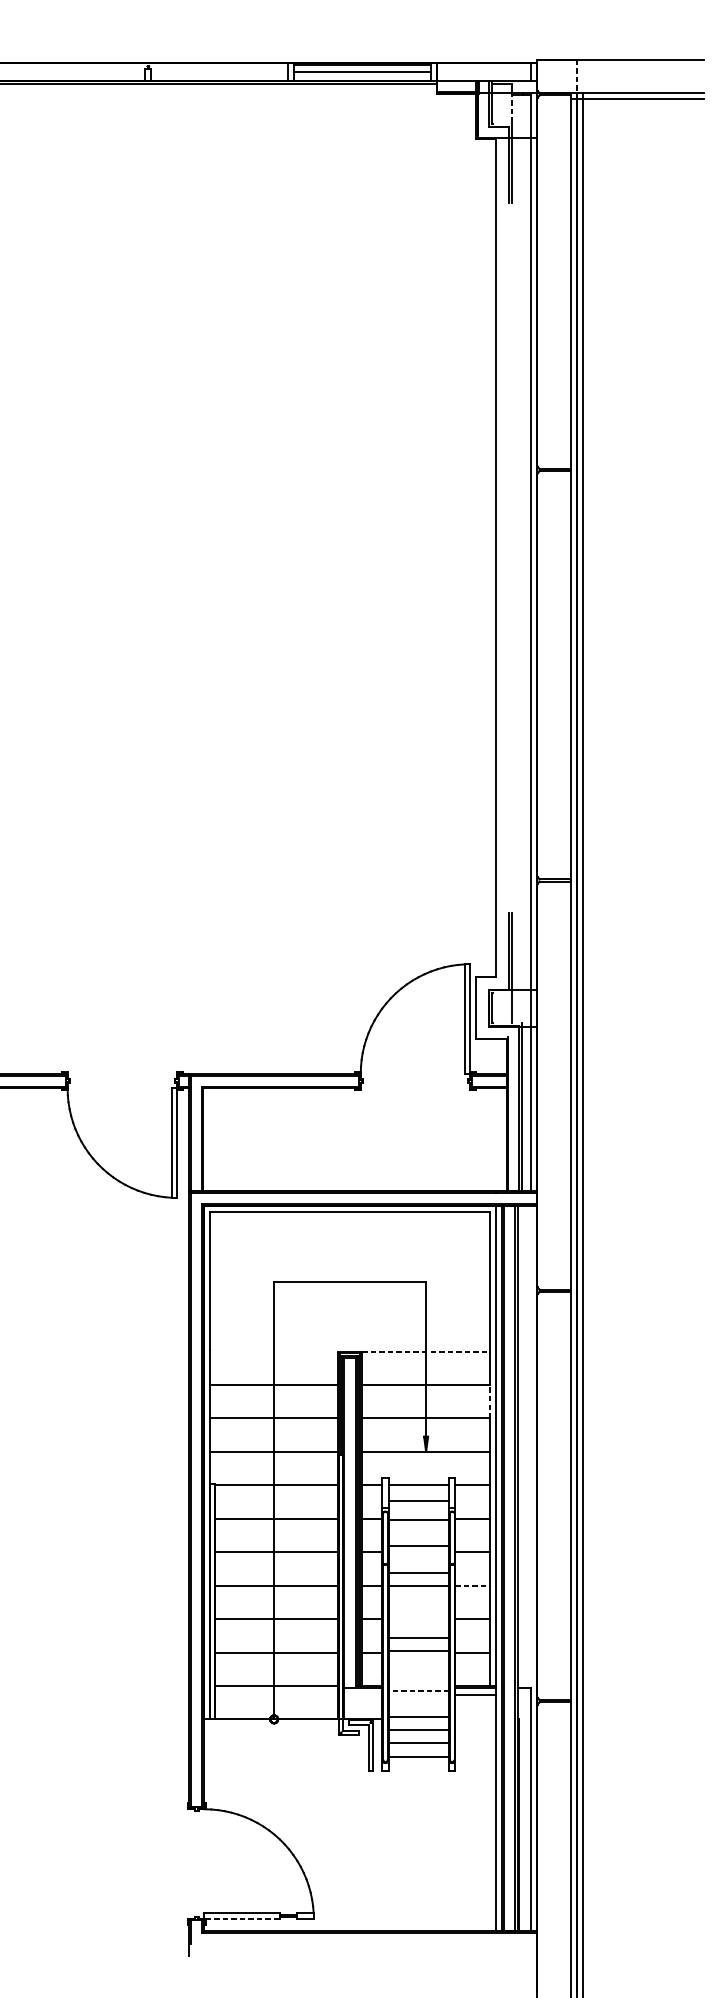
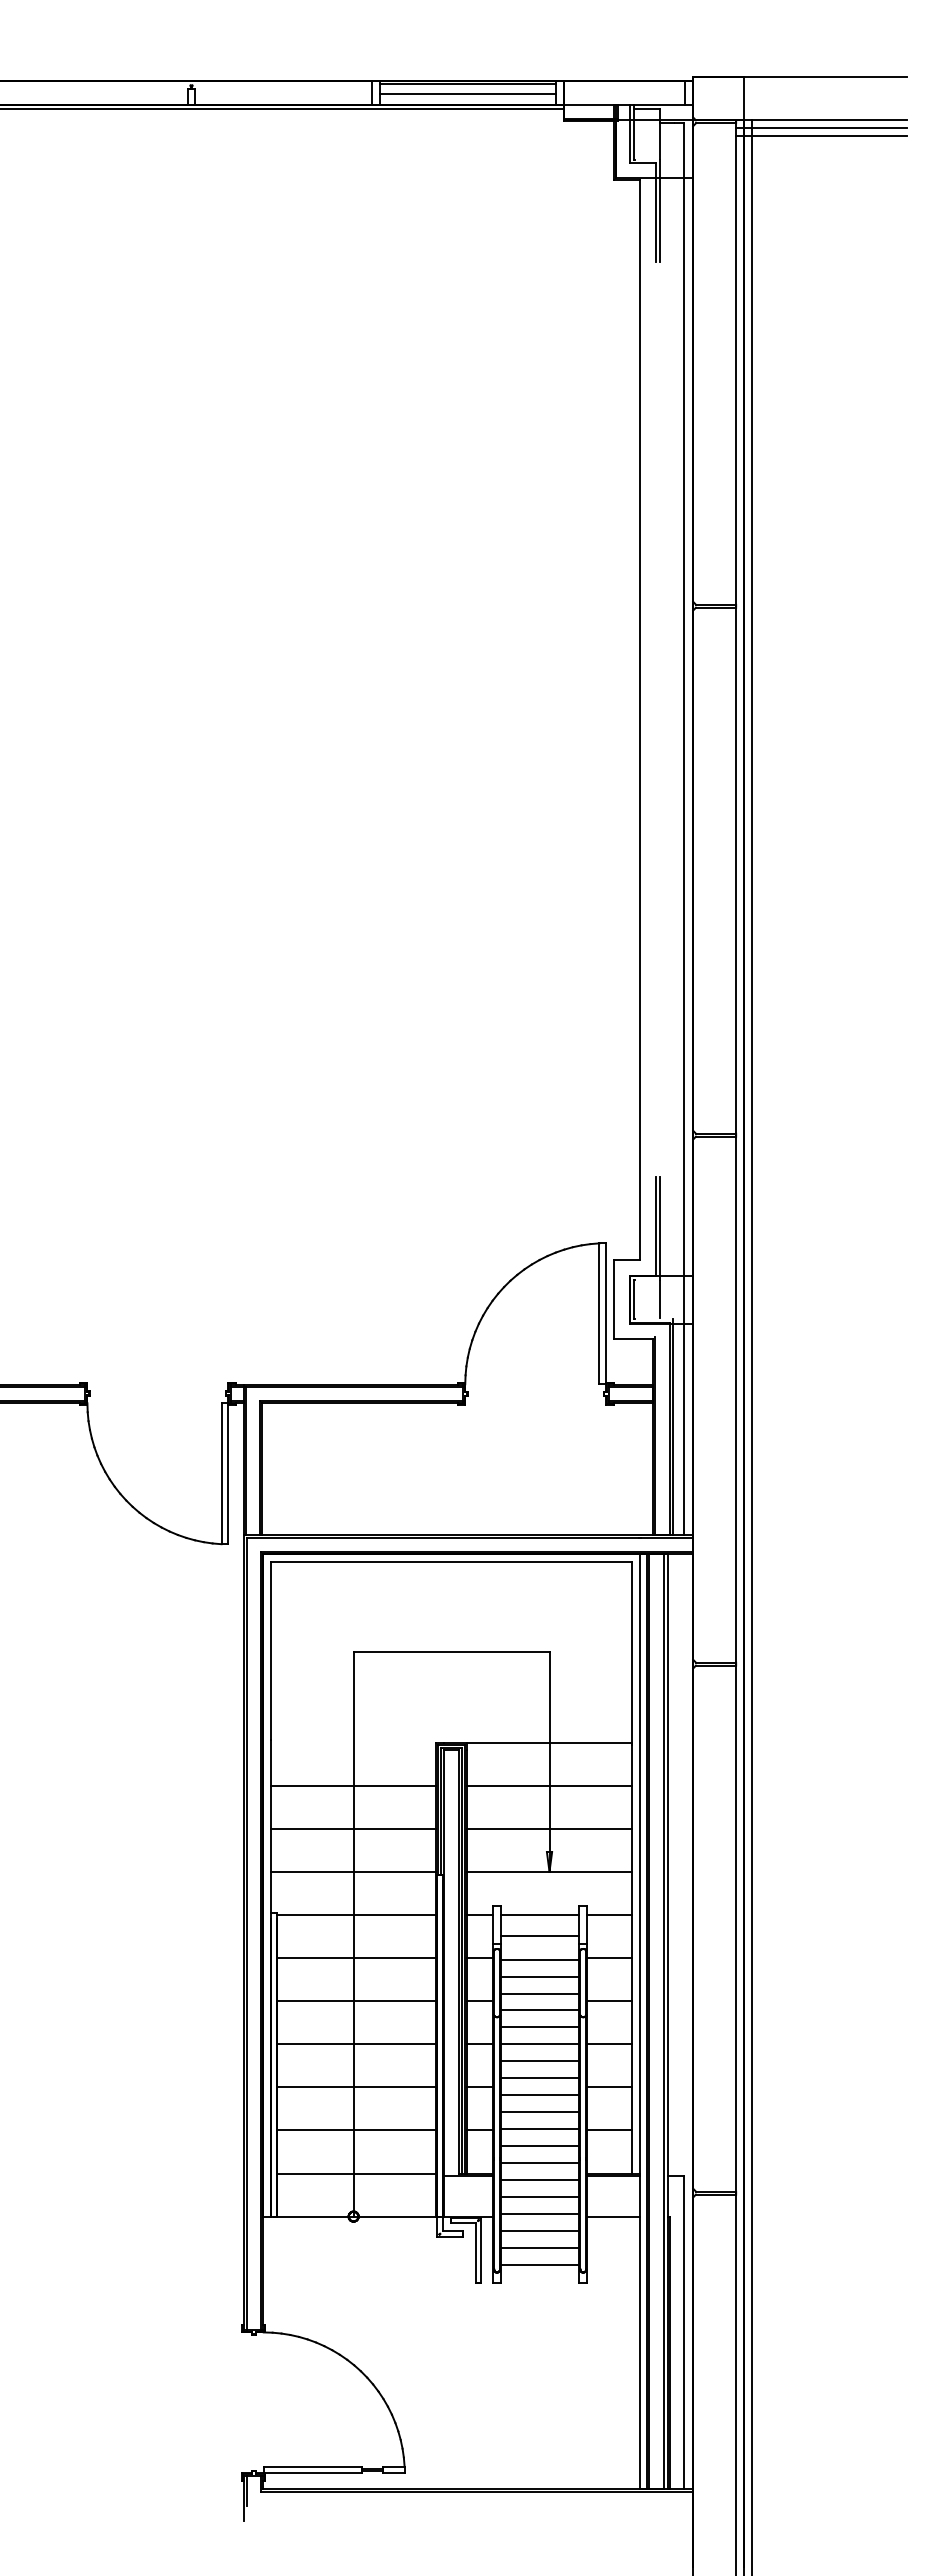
line: (576, 76) -> (743, 98), dashed -> solid
line: (637, 105) -> (821, 136), added
line: (512, 107) -> (660, 139), dashed -> solid
line: (426, 1351) -> (550, 1742), dashed -> solid
line: (489, 1402) -> (631, 1807), dashed -> solid
line: (419, 1533) -> (540, 1976), added
line: (419, 1559) -> (540, 2010), added
line: (473, 1585) -> (610, 2044), dashed -> solid
line: (419, 1599) -> (540, 2061), added
line: (419, 1612) -> (540, 2078), added
line: (419, 1625) -> (540, 2095), added
line: (419, 1665) -> (540, 2146), added
line: (419, 1677) -> (540, 2162), added
line: (418, 1690) -> (539, 2179), dashed -> solid
line: (475, 1695) -> (613, 2216), moved
line: (419, 1703) -> (540, 2196), added
line: (243, 1918) -> (313, 2473), dashed -> solid

